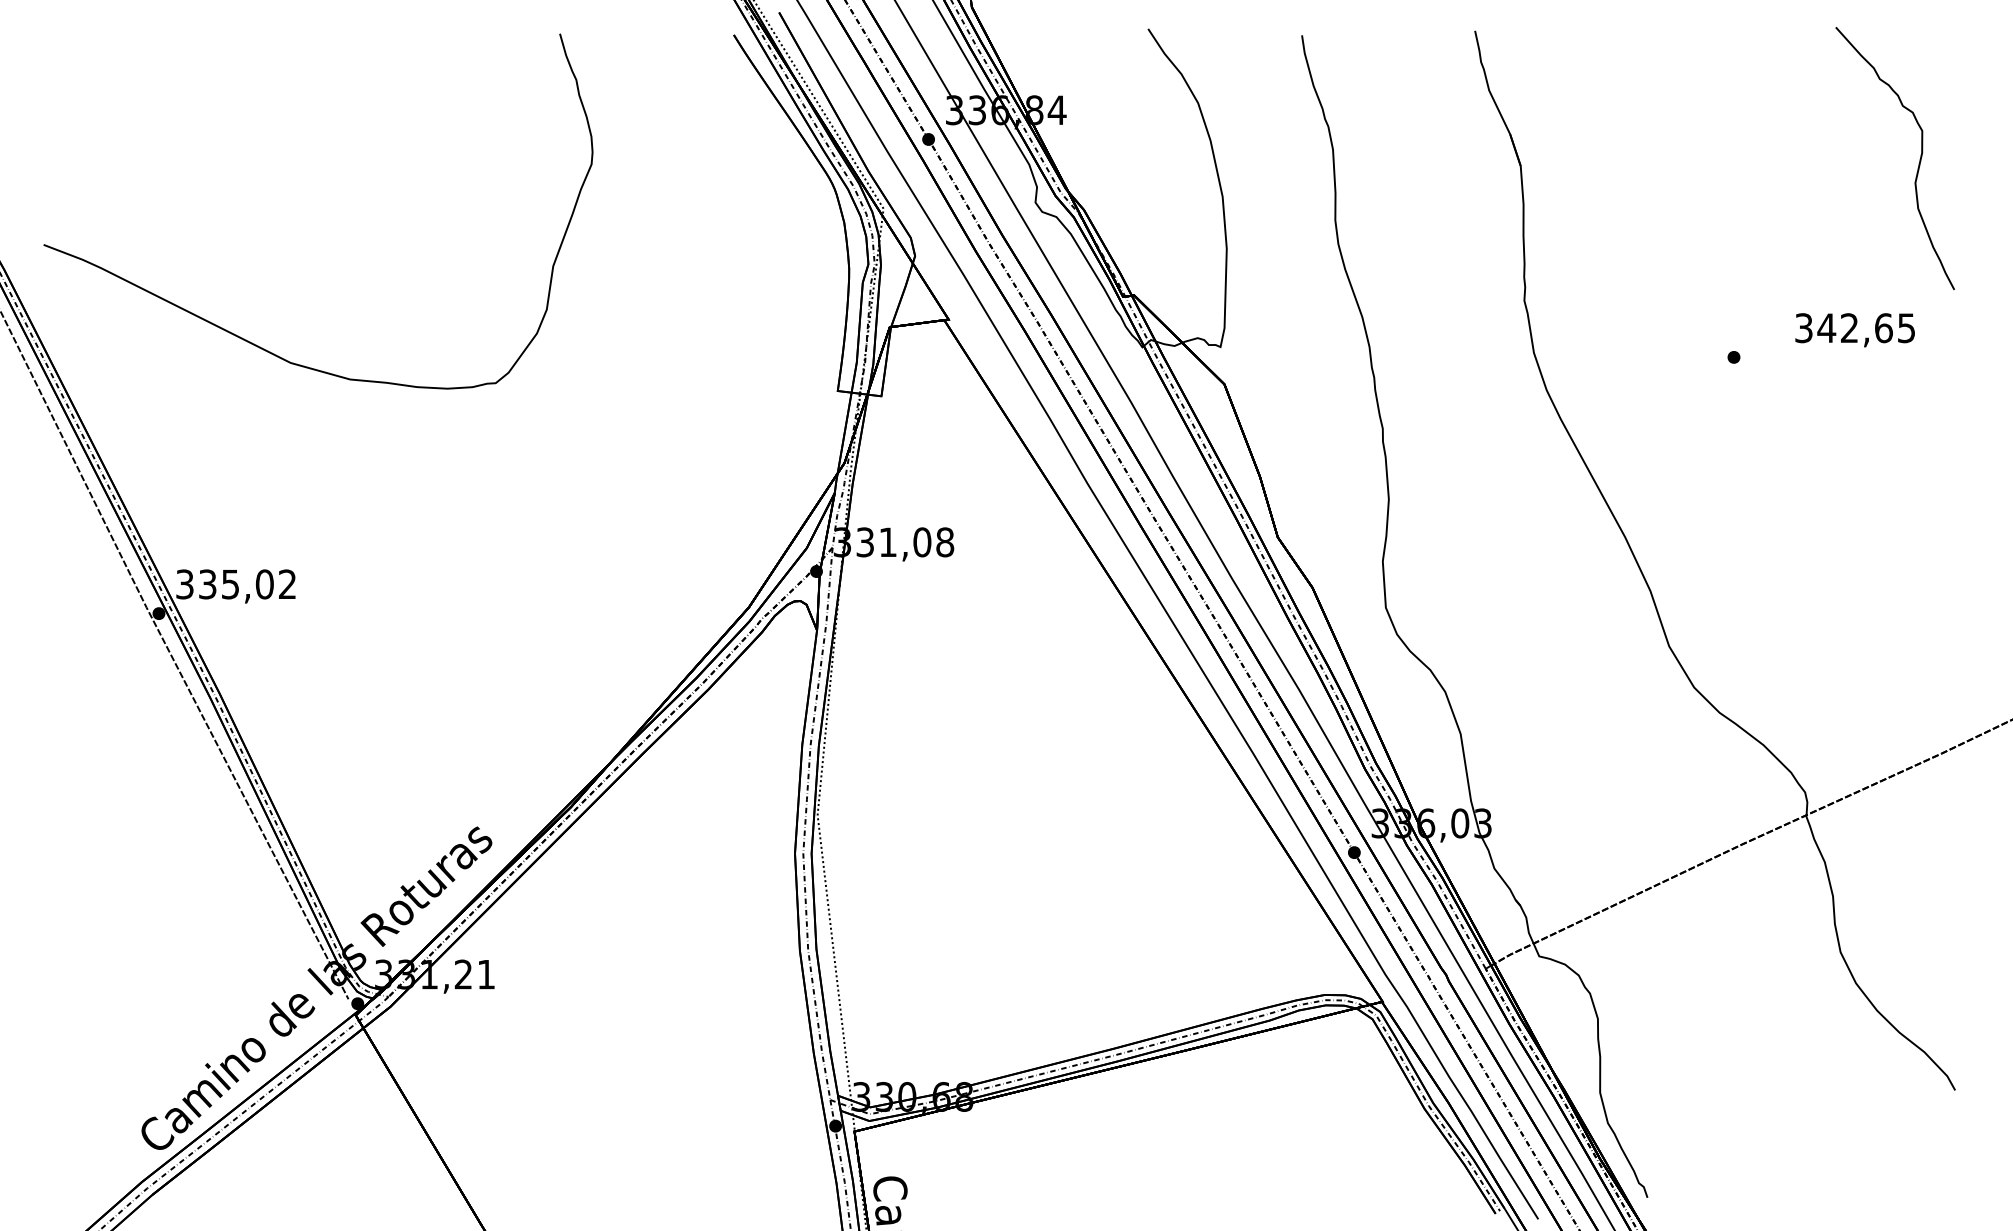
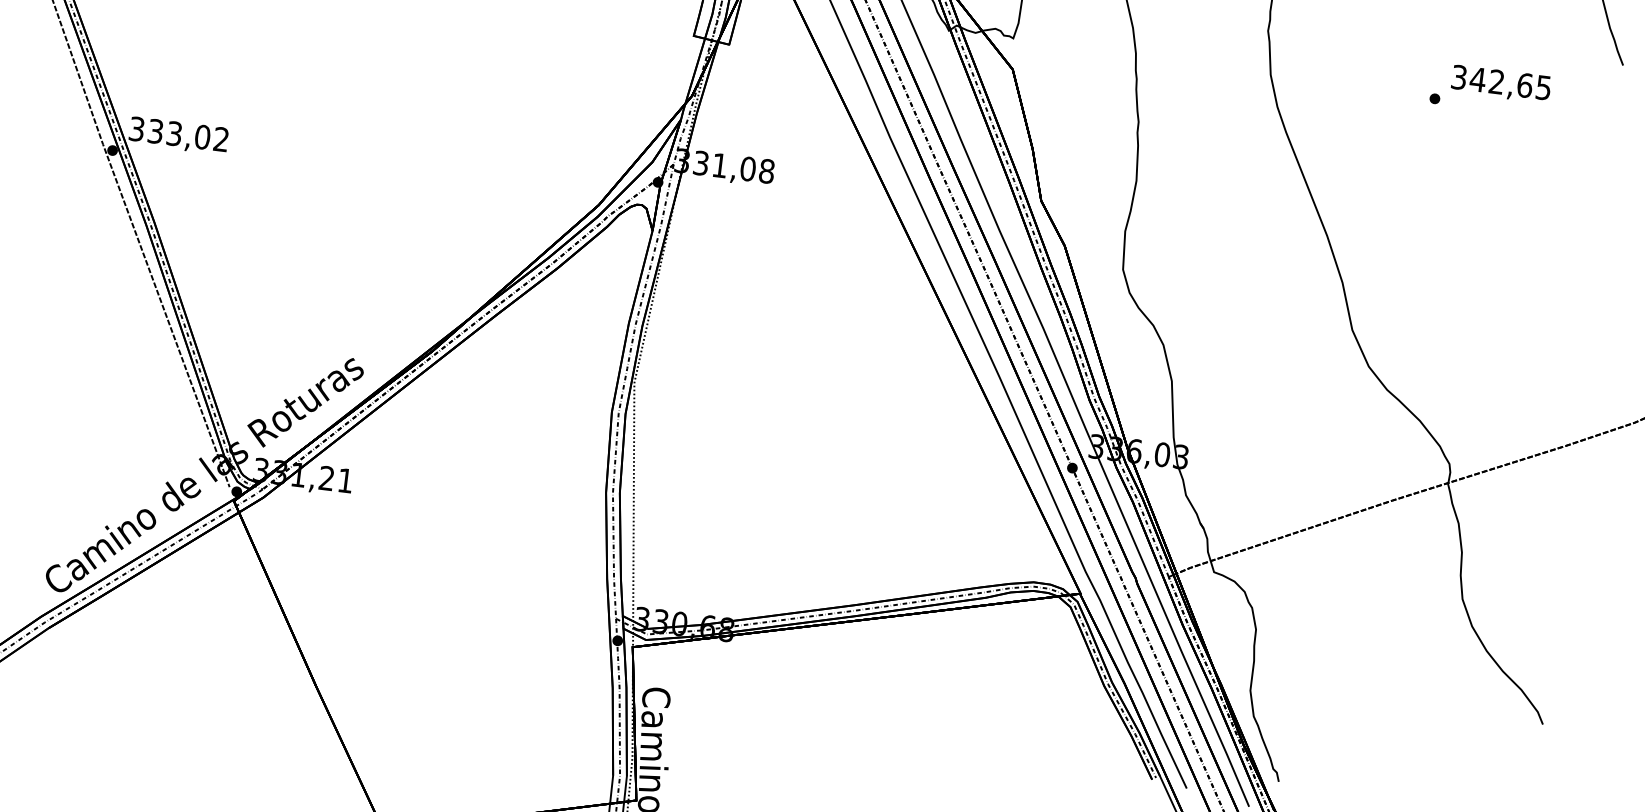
text: (1854, 330) -> (1500, 84), moved
text: (230, 583) -> (174, 133), 335,02 -> 333,02

